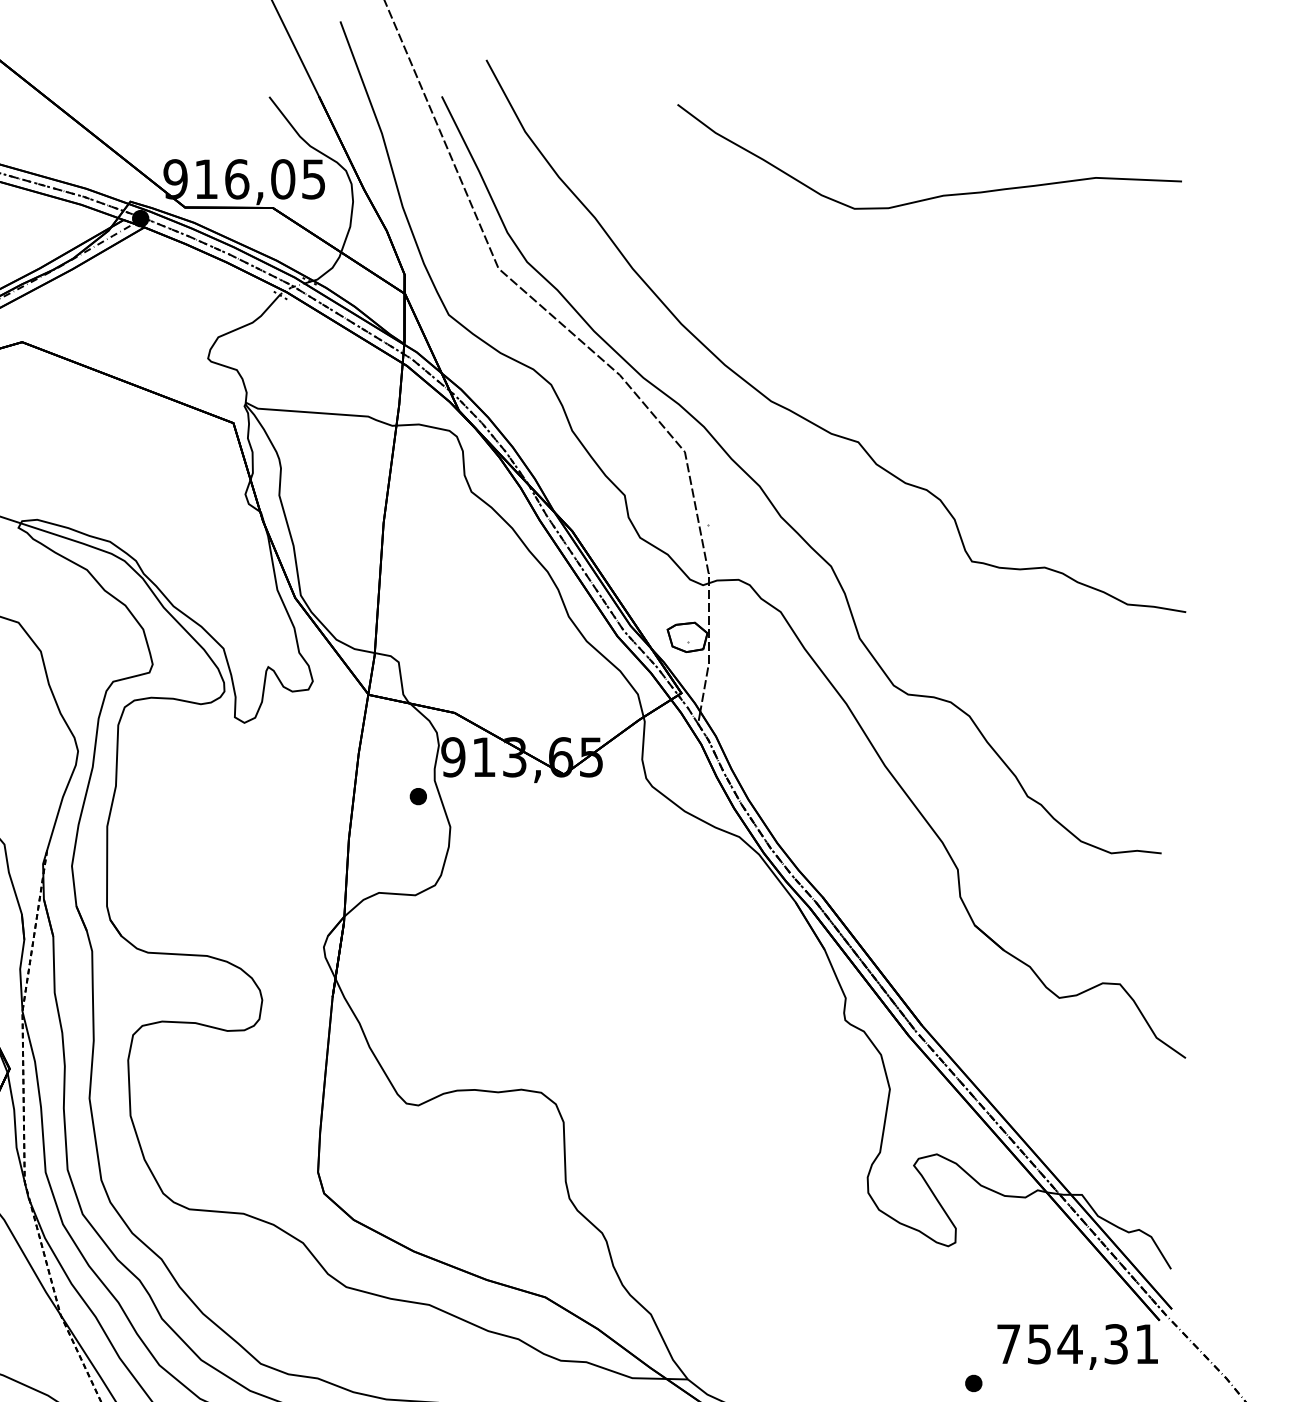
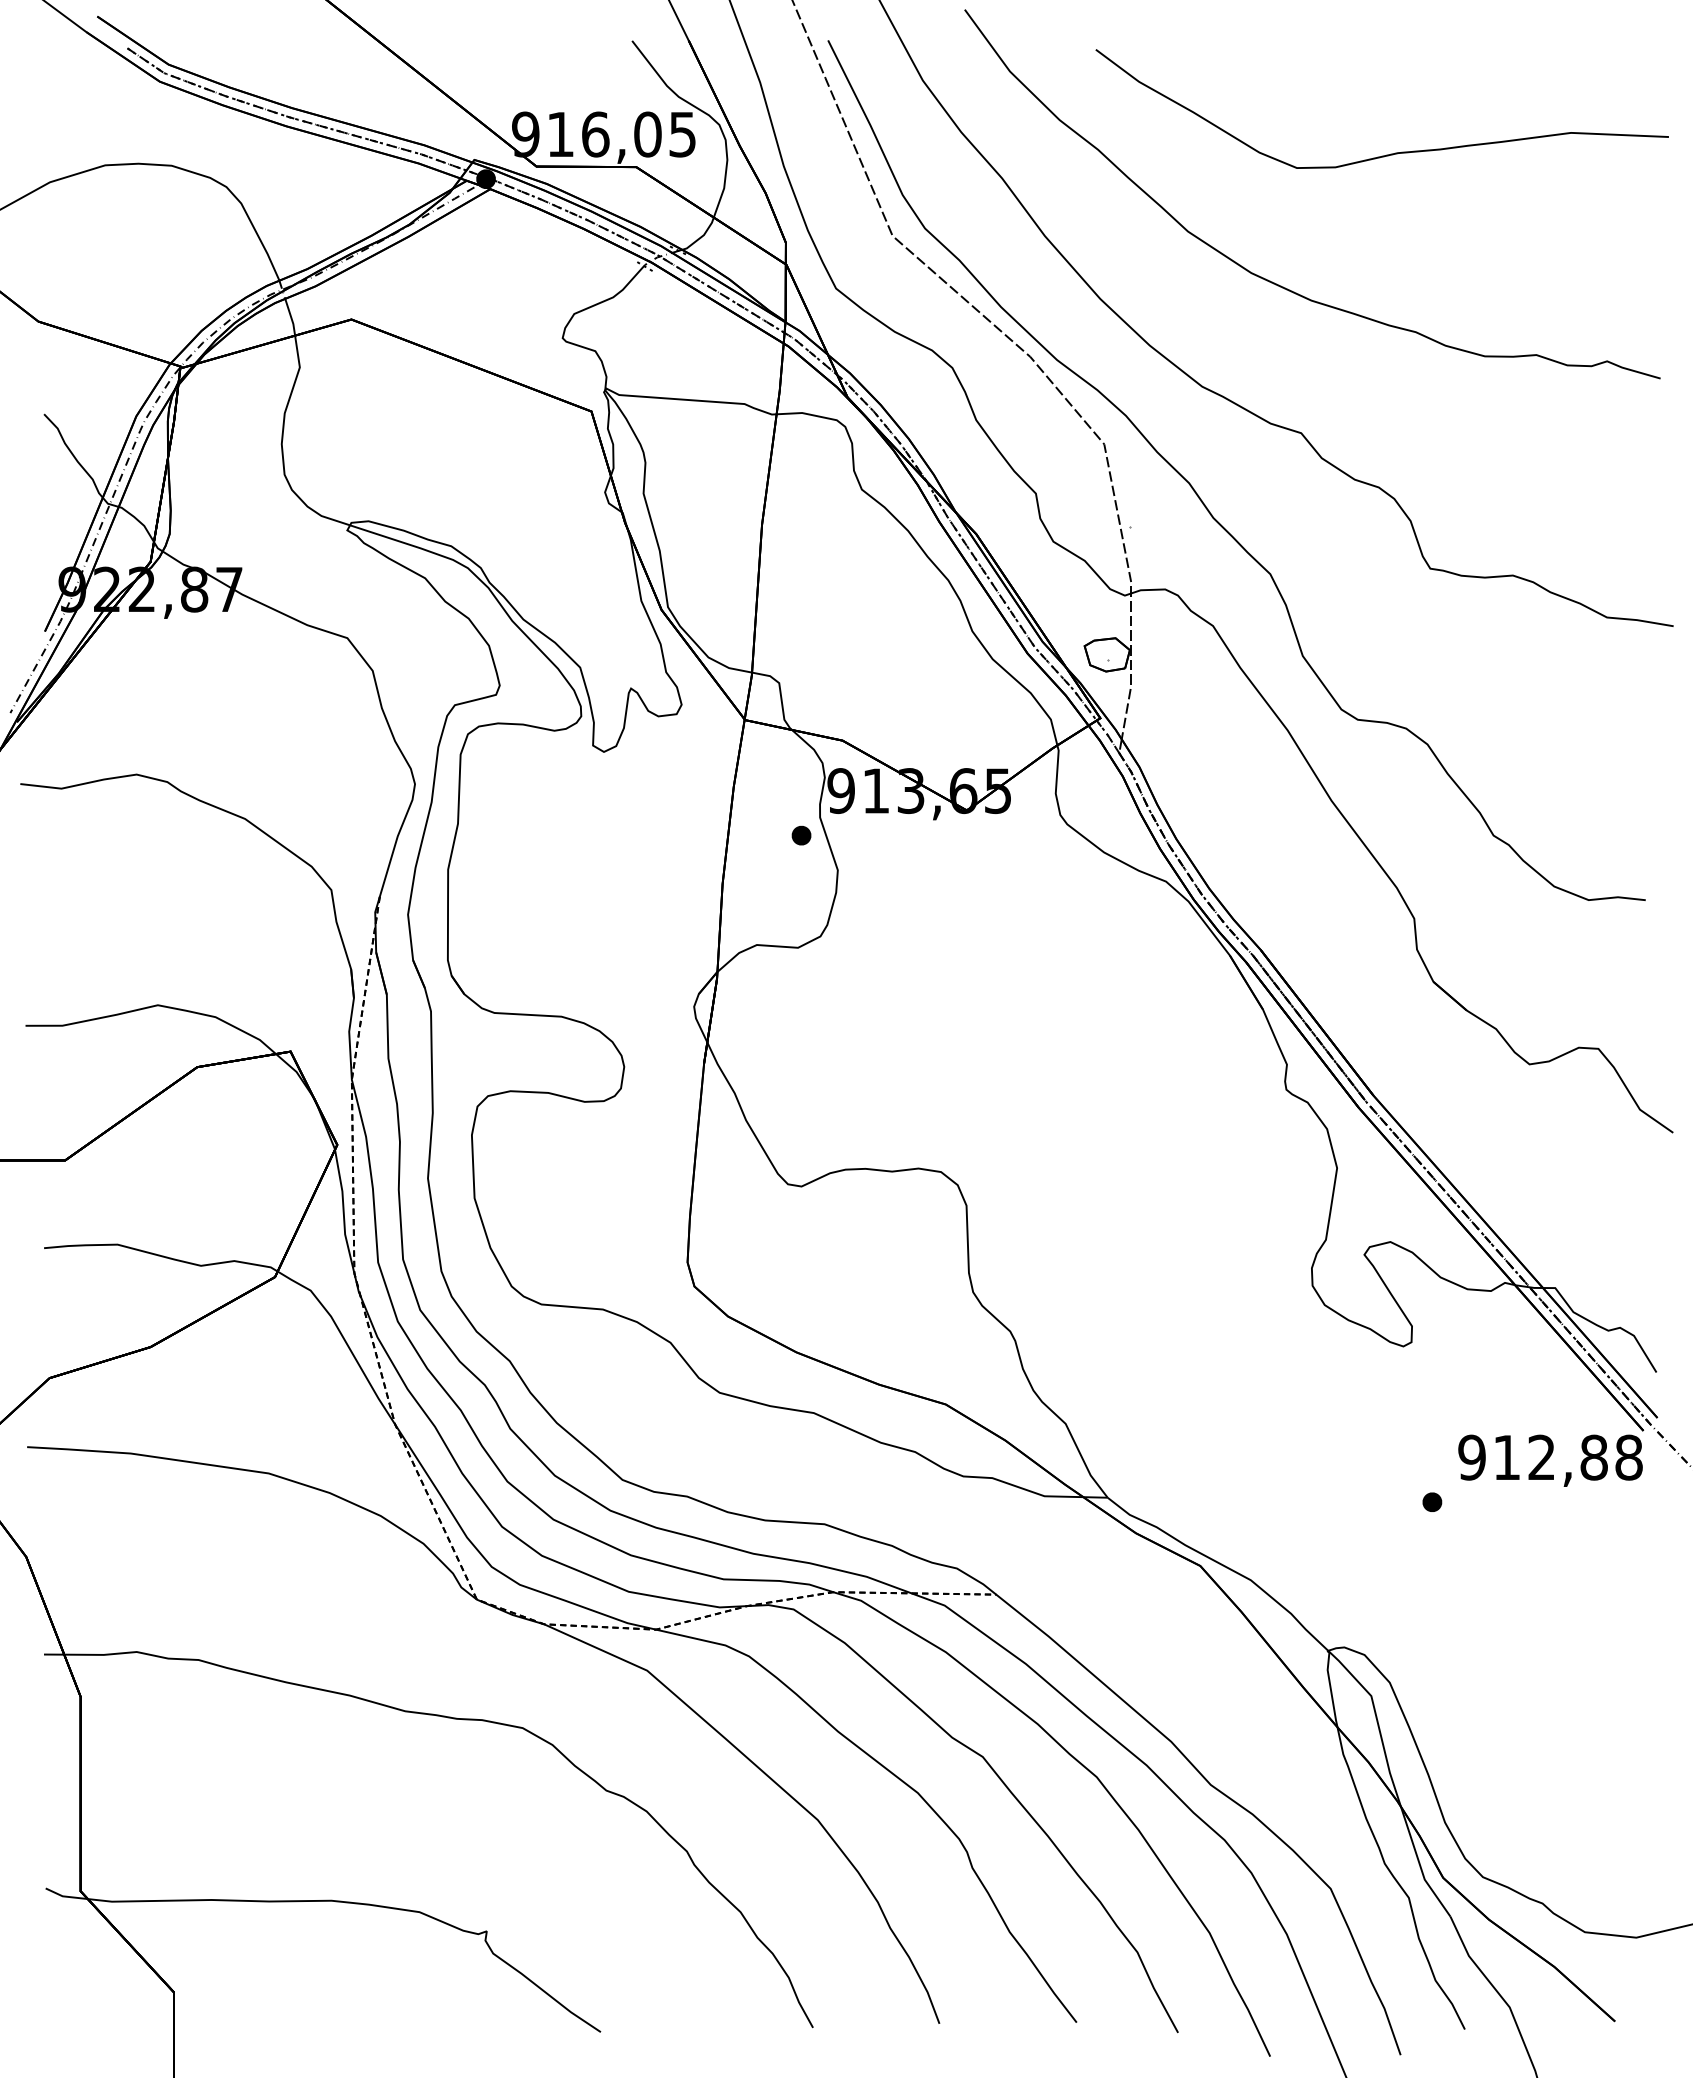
curve: (831, 307) -> (1270, 280), added
text: (1077, 1344) -> (1550, 1457), 754,31 -> 912,88

